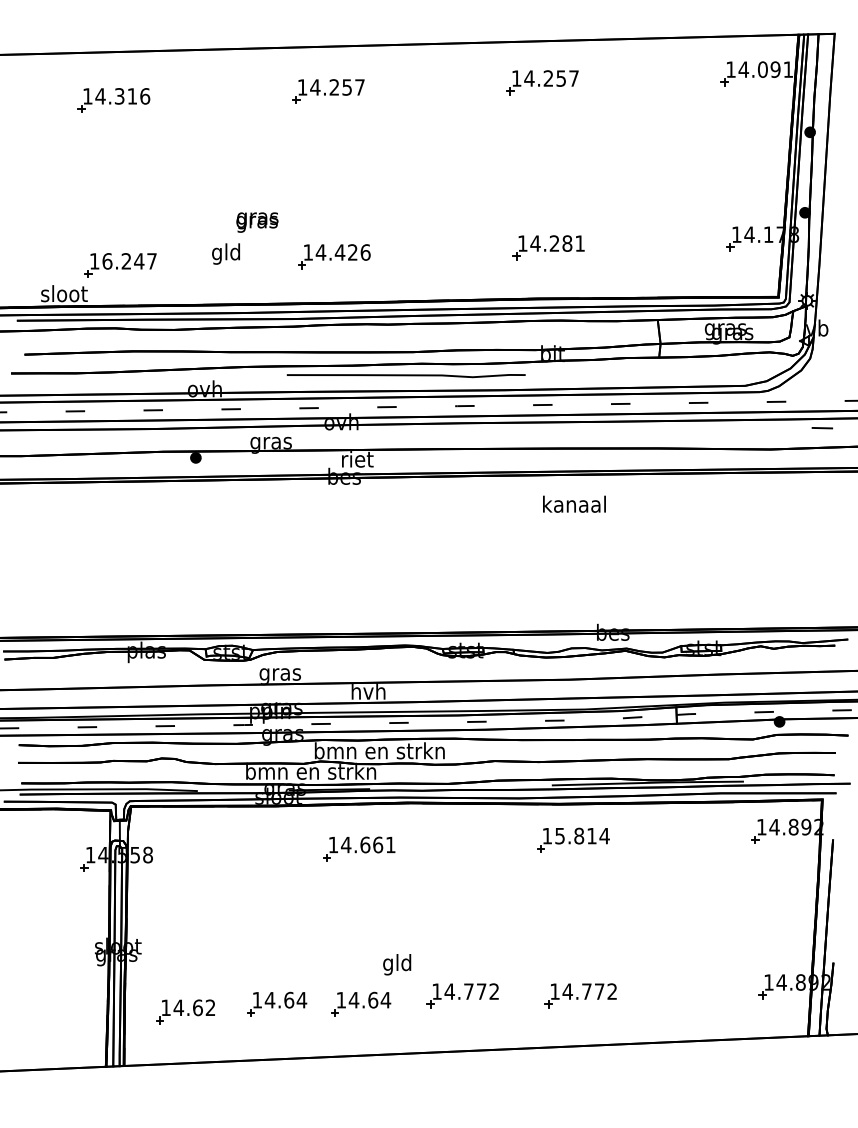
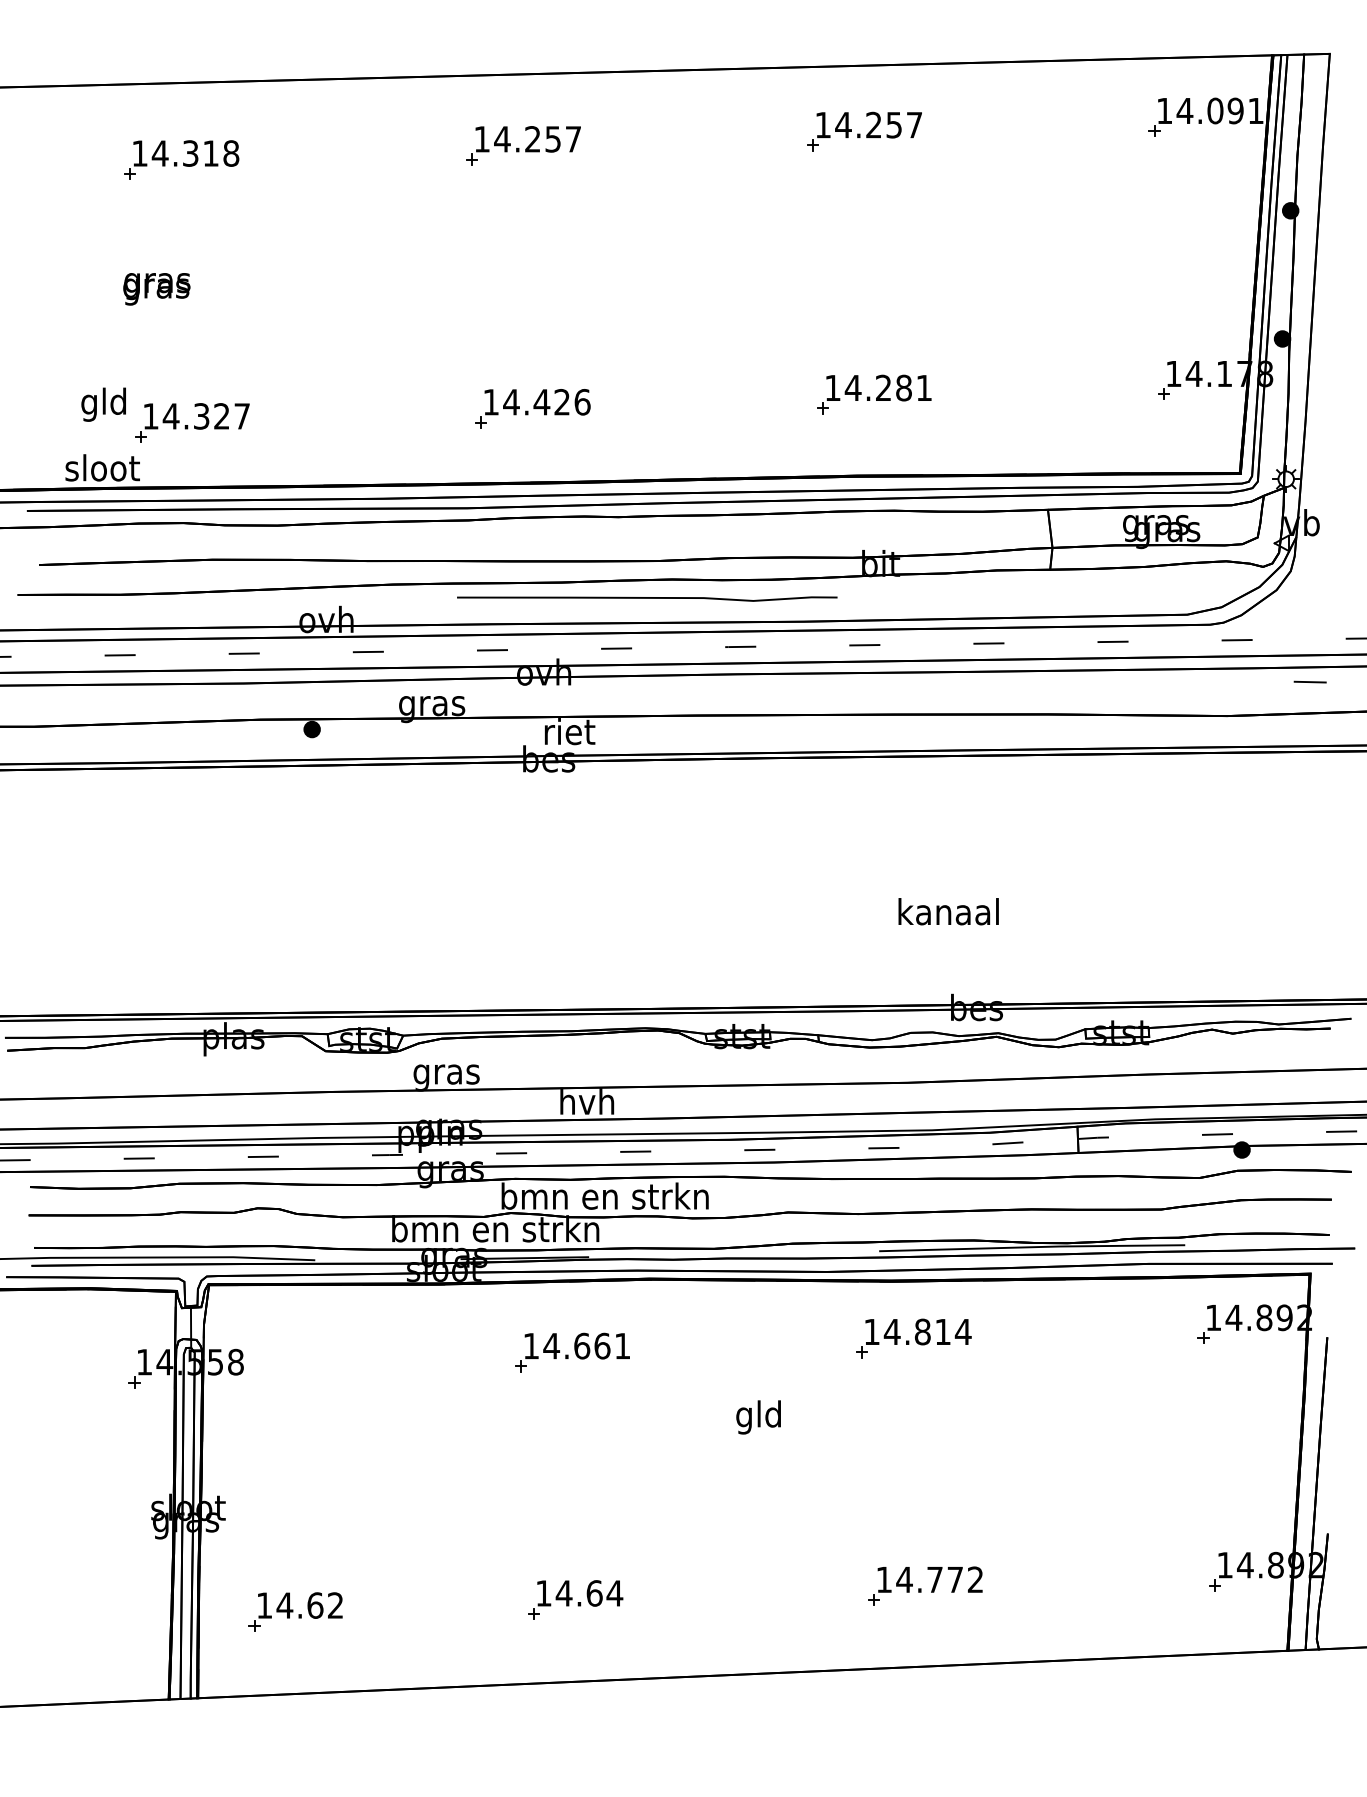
text: (145, 96) -> (231, 153), 14.316 -> 14.318
text: (257, 222) -> (156, 289), moved
text: (225, 253) -> (102, 403), moved
text: (123, 261) -> (196, 416), 16.247 -> 14.327
text: (574, 503) -> (948, 910), moved
text: (559, 836) -> (891, 1332), 15.814 -> 14.814
text: (397, 964) -> (759, 1417), moved
part: (462, 995) -> (736, 1585), removed
part: (277, 1003) -> (442, 1598), removed

